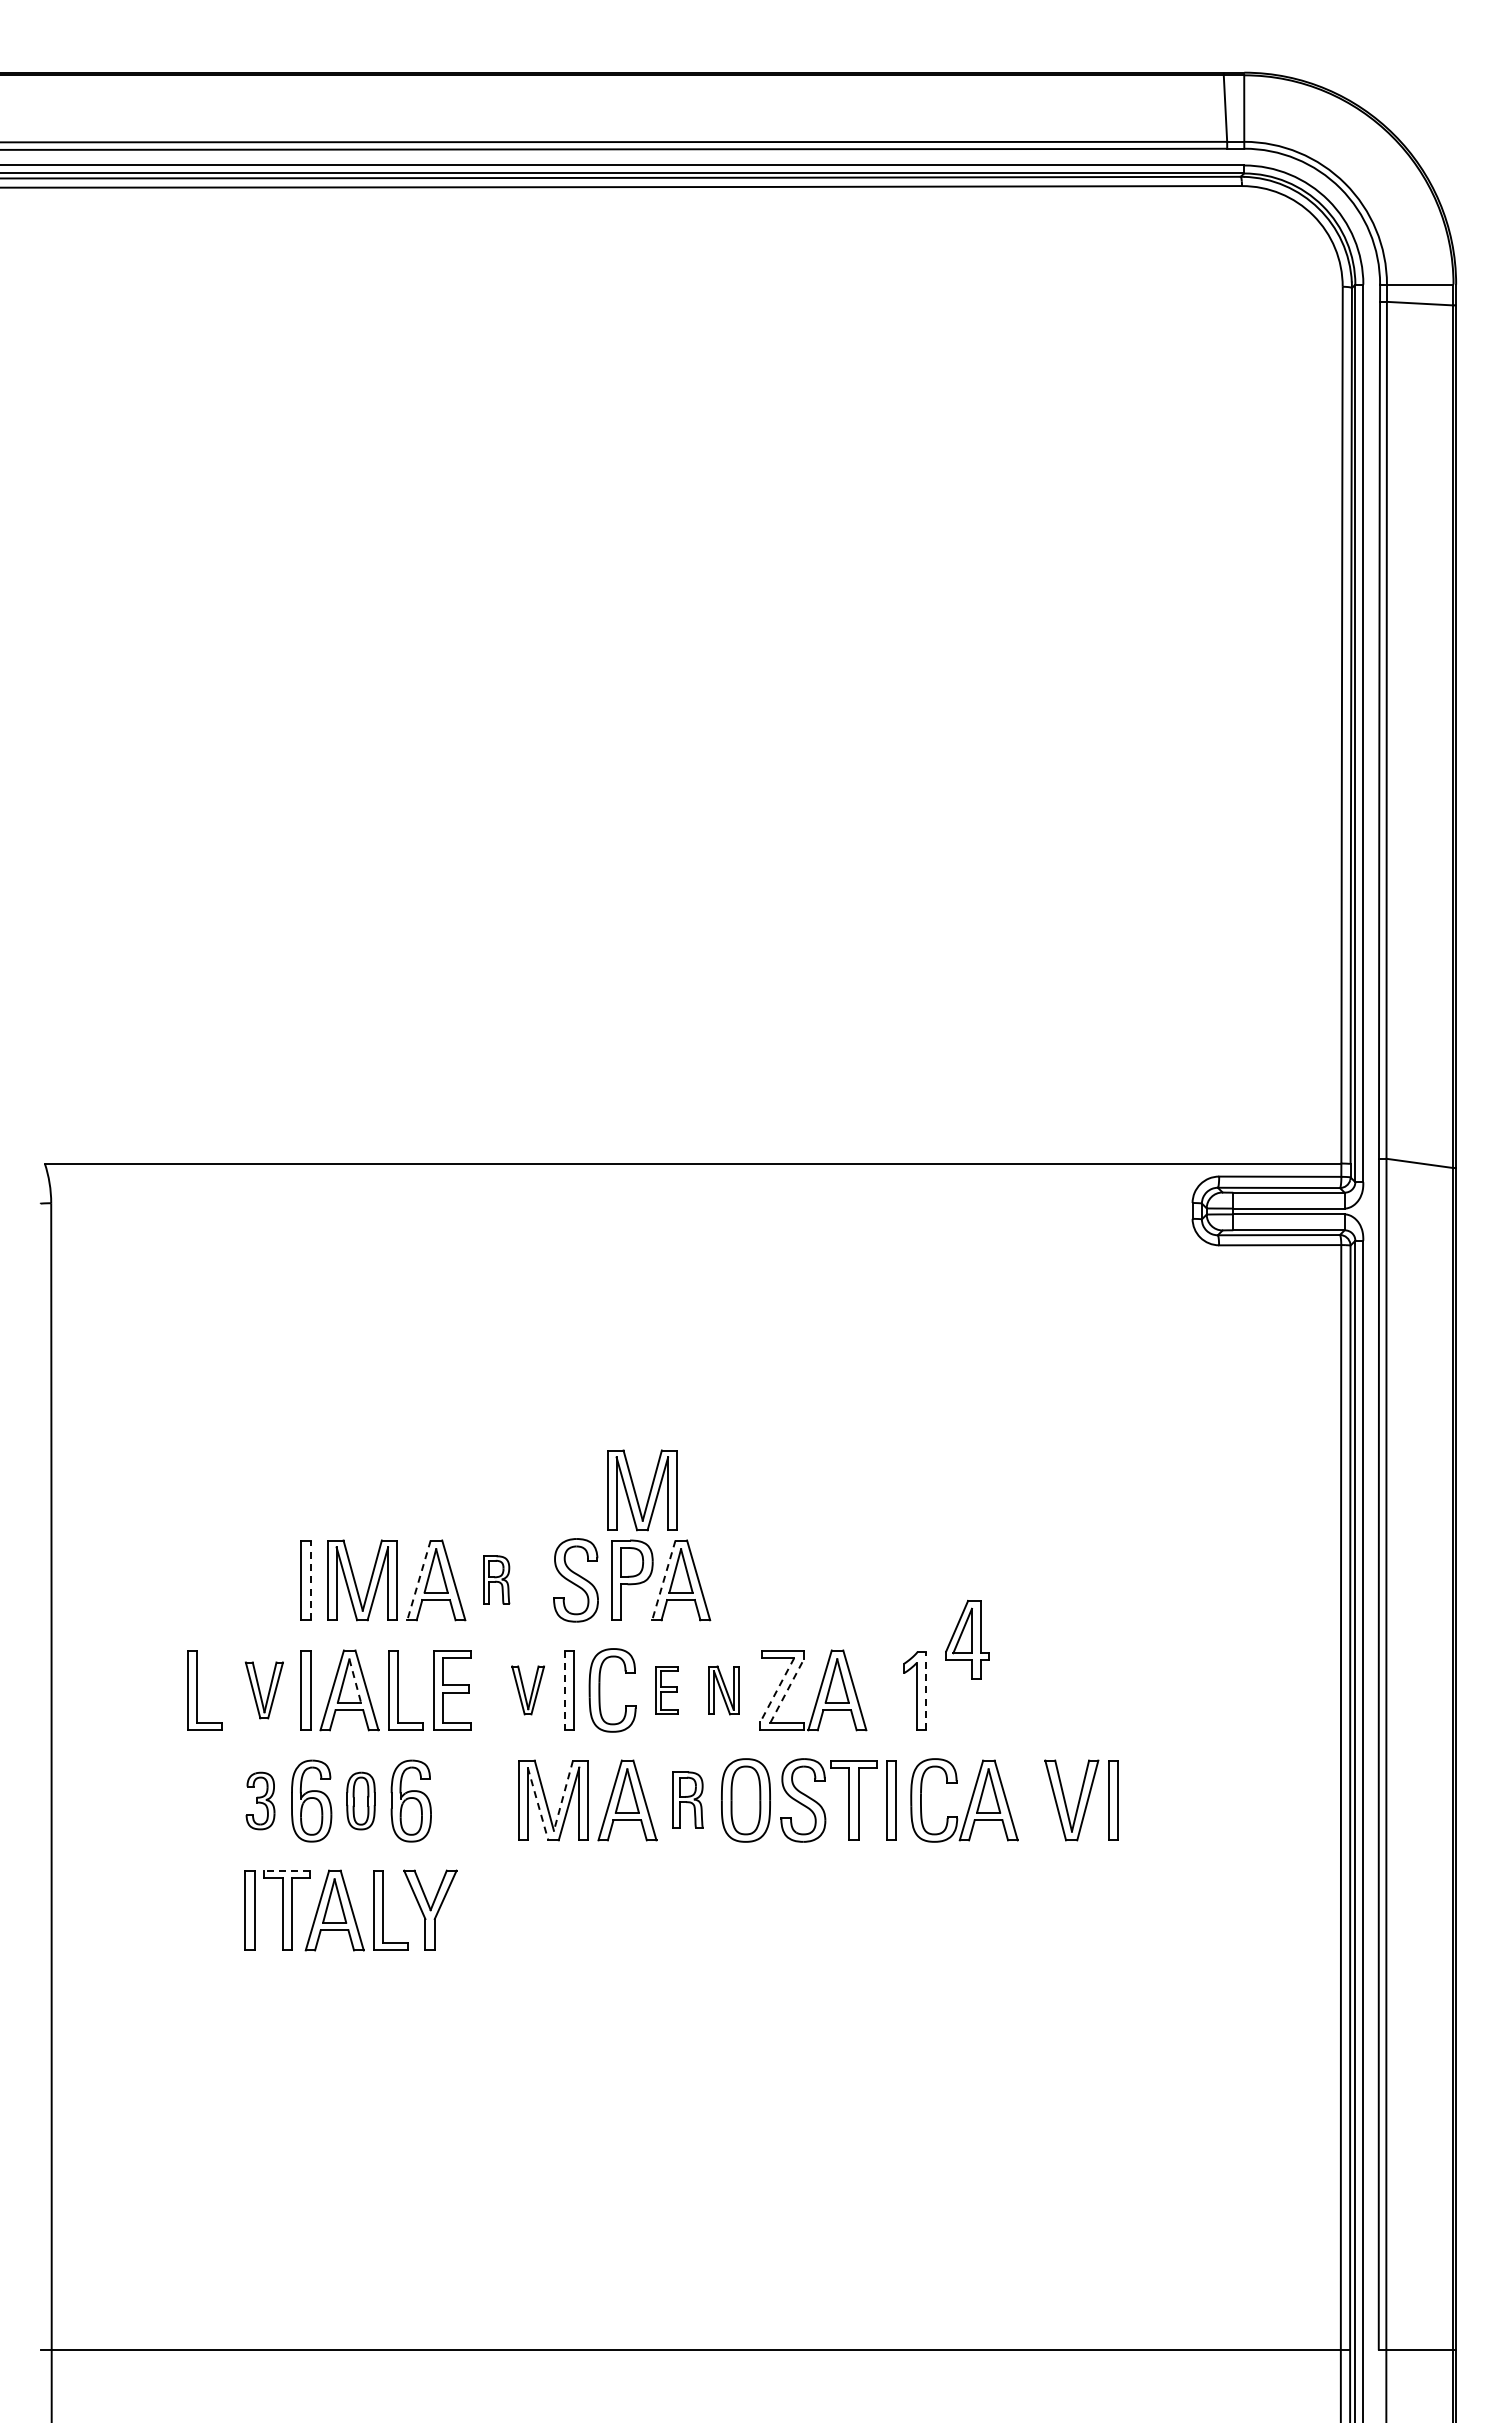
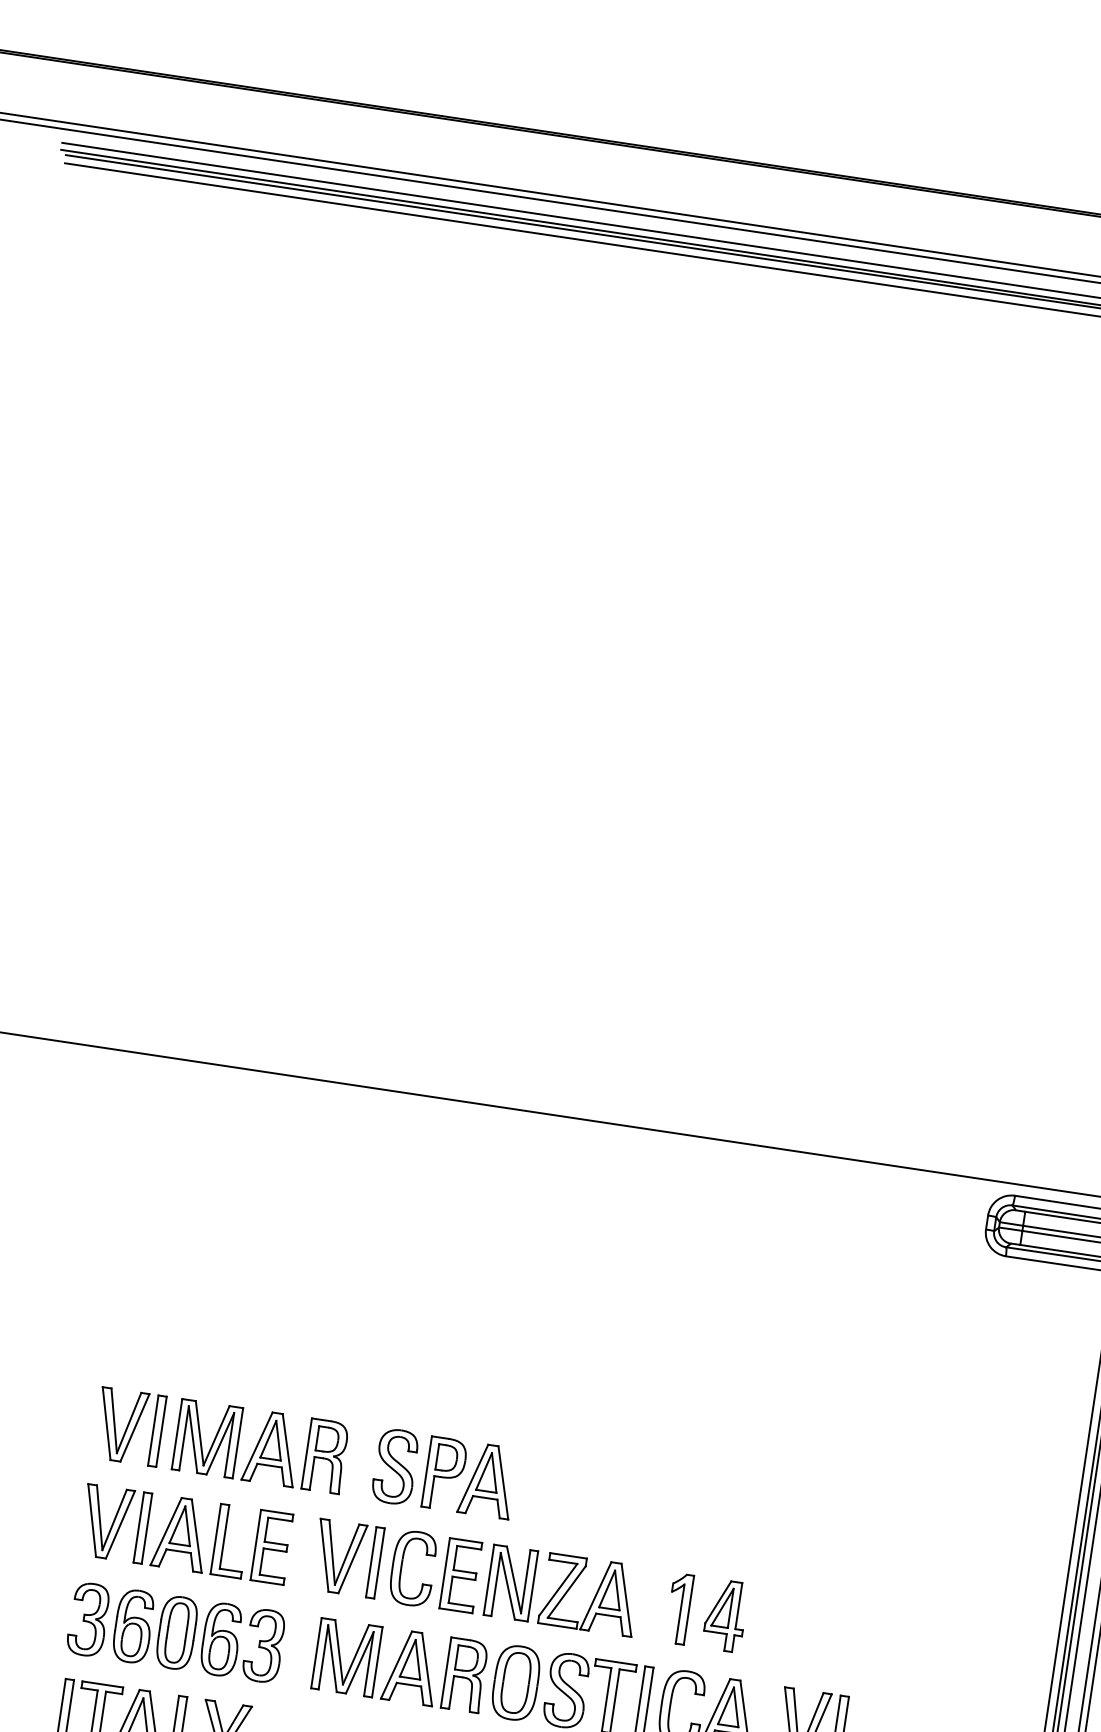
part: (636, 1493) -> (460, 1398), removed
part: (496, 1579) -> (325, 1455), size x1.67
part: (264, 1580) -> (120, 1425), added
line: (310, 1580) -> (161, 1431), dashed -> solid
line: (419, 1580) -> (257, 1446), dashed -> solid
line: (663, 1580) -> (472, 1478), dashed -> solid
part: (967, 1639) -> (725, 1615), moved
line: (355, 1681) -> (187, 1526), dashed -> solid
part: (197, 1690) -> (47, 1513), removed
part: (264, 1690) -> (106, 1522), size x1.43
part: (527, 1690) -> (338, 1557), size x1.67
line: (565, 1690) -> (371, 1562), dashed -> solid
part: (666, 1690) -> (460, 1575), size x1.67
part: (723, 1690) -> (510, 1583), size x1.67
line: (777, 1690) -> (558, 1590), dashed -> solid
line: (925, 1690) -> (688, 1609), dashed -> solid
line: (787, 1691) -> (567, 1592), dashed -> solid
line: (563, 1796) -> (355, 1655), dashed -> solid
part: (687, 1799) -> (464, 1674), size x1.43
part: (260, 1800) -> (88, 1619), size x1.43
part: (360, 1800) -> (176, 1632), size x1.43
part: (459, 1800) -> (263, 1645), added
line: (538, 1803) -> (332, 1658), dashed -> solid
line: (286, 1870) -> (102, 1684), dashed -> solid

